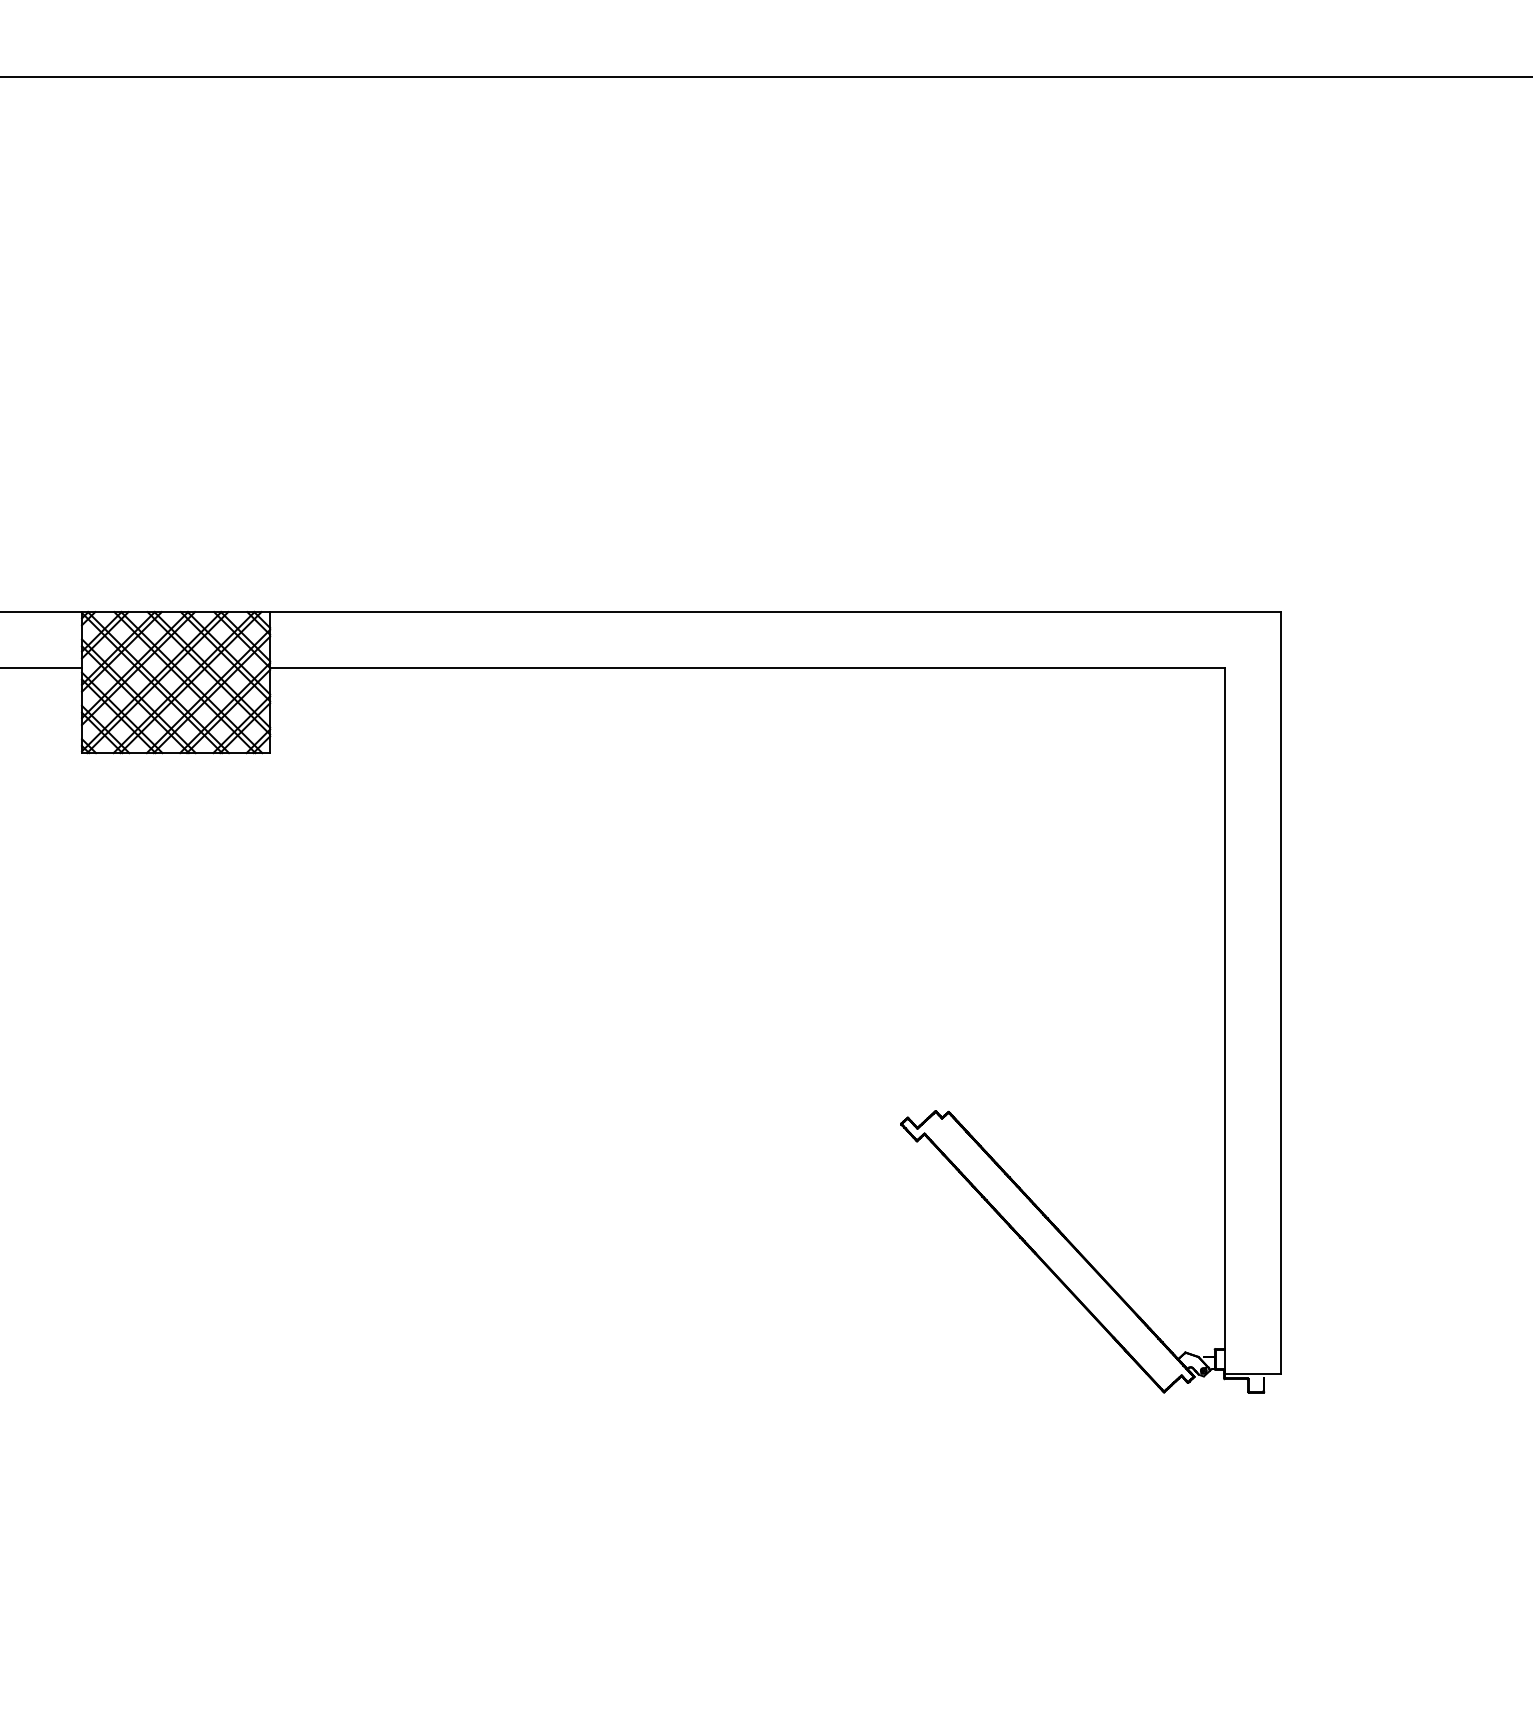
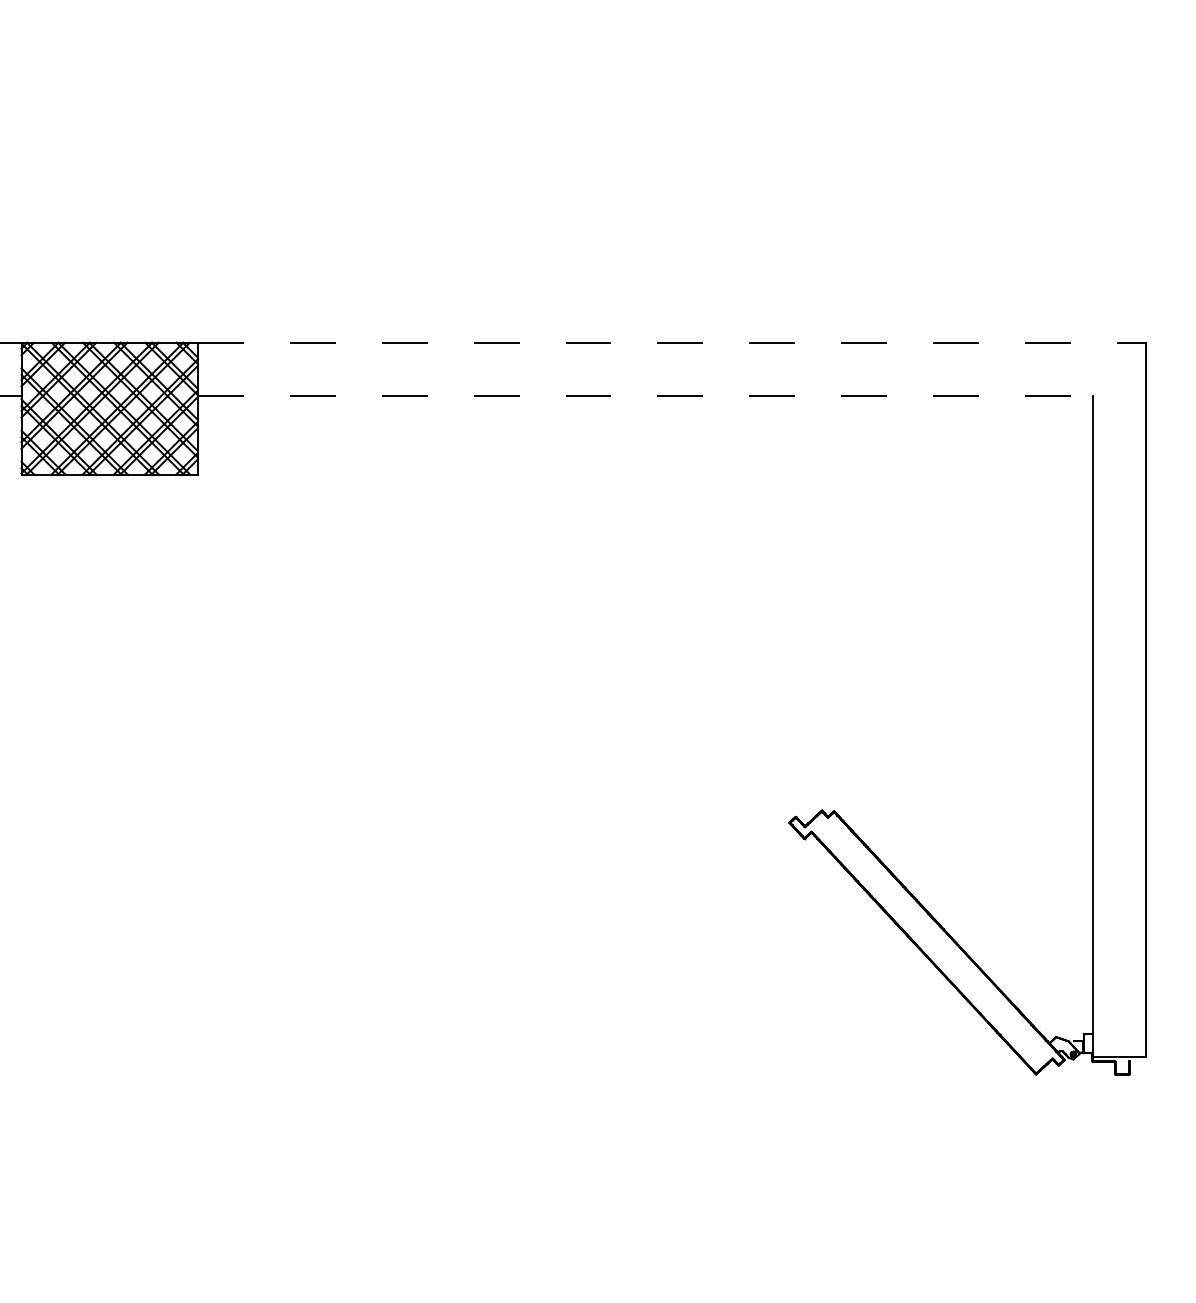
line: (776, 612) -> (672, 343), solid -> dashed
line: (747, 668) -> (645, 395), solid -> dashed

